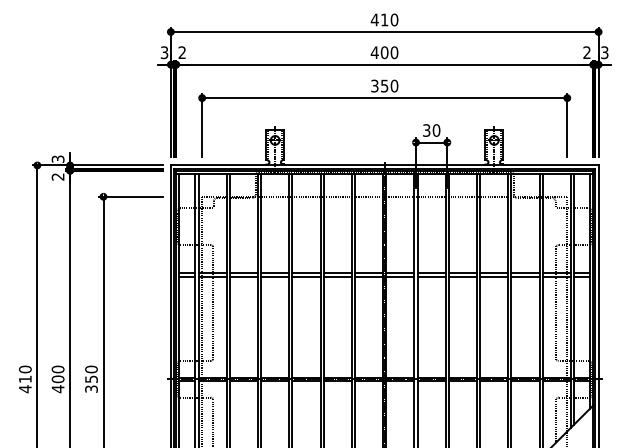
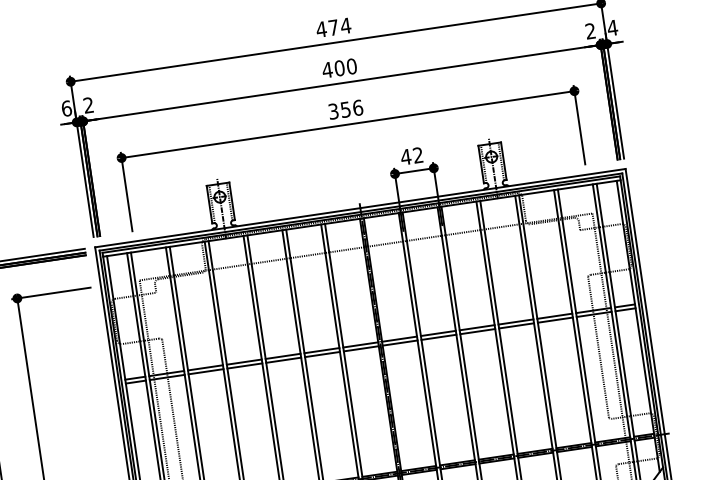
text: (389, 19) -> (339, 26), 410 -> 474
text: (164, 52) -> (66, 108), 3 -> 6
text: (604, 52) -> (612, 27), 3 -> 4
text: (394, 85) -> (357, 107), 350 -> 356
text: (431, 130) -> (411, 156), 30 -> 42

